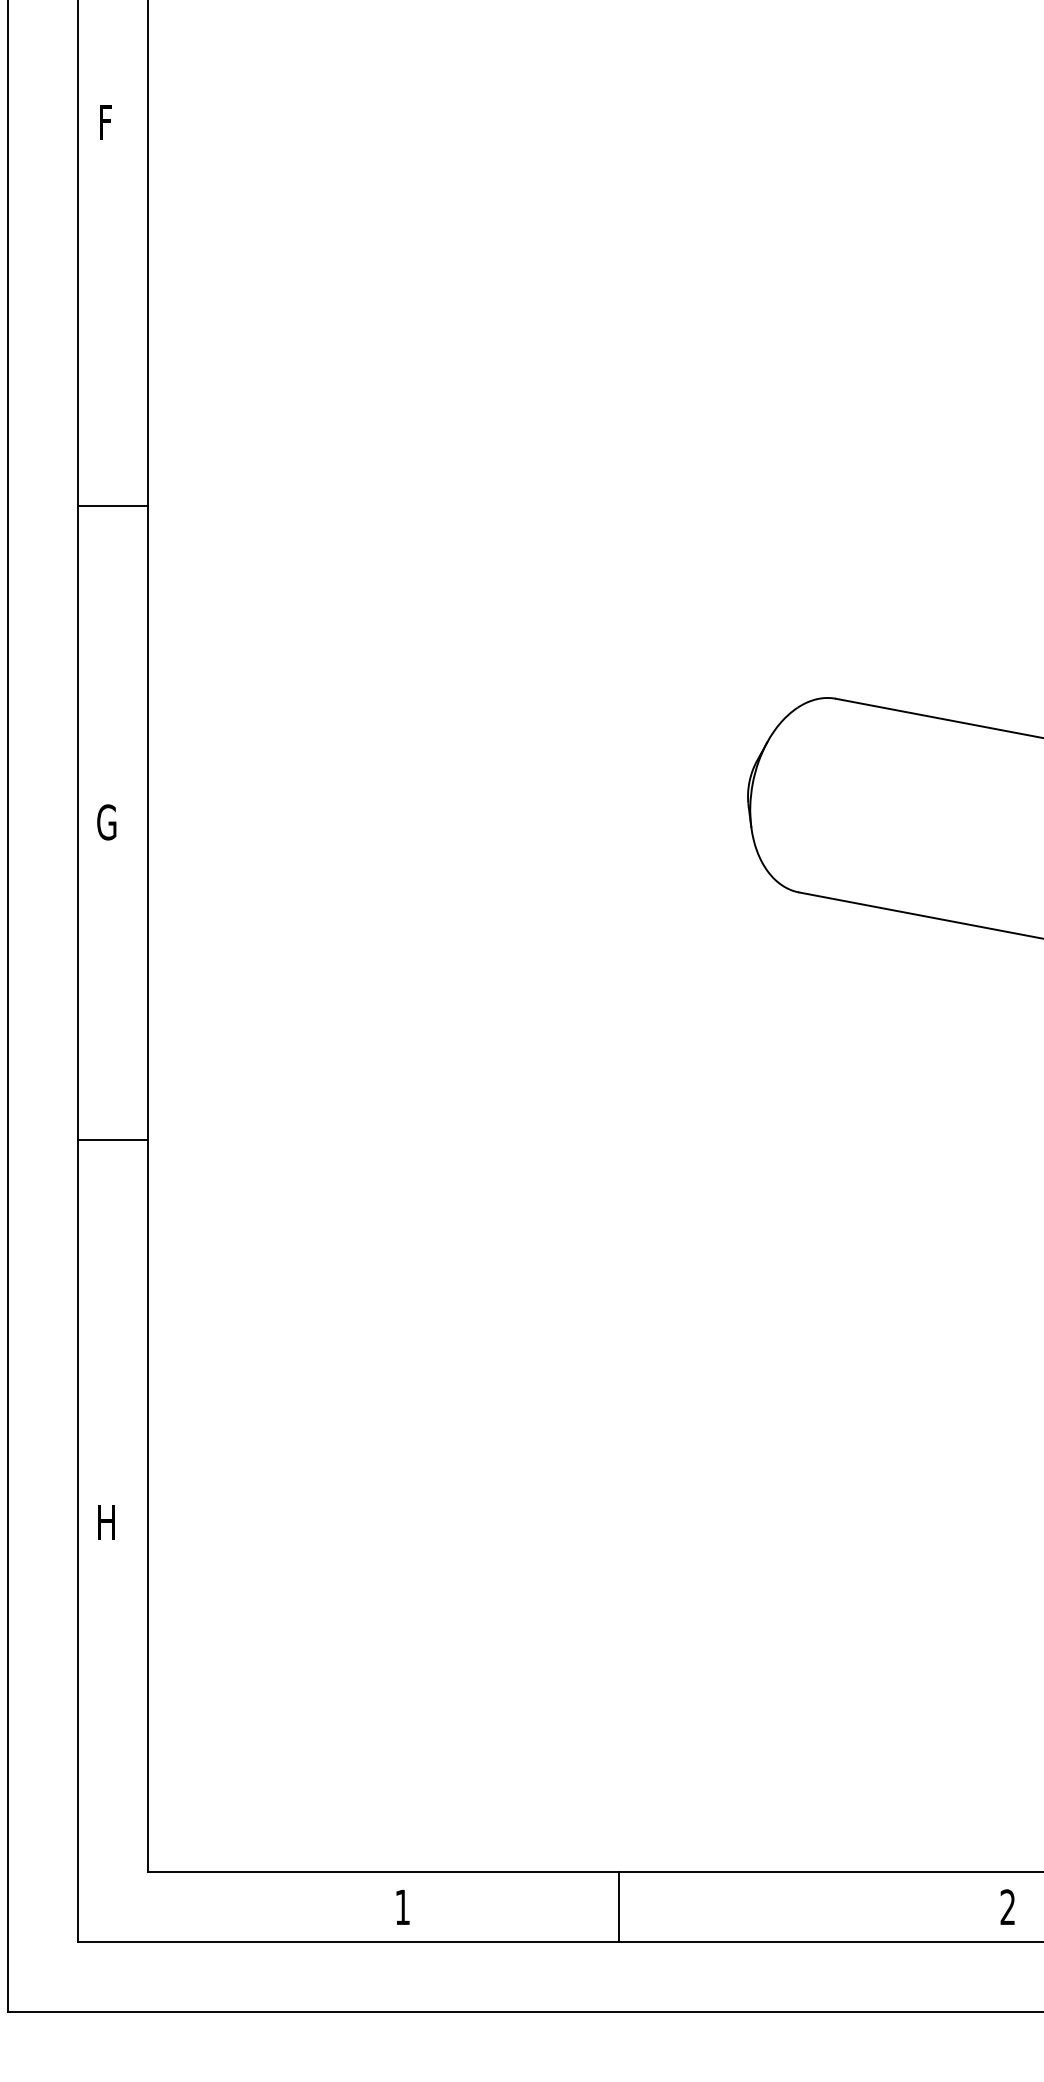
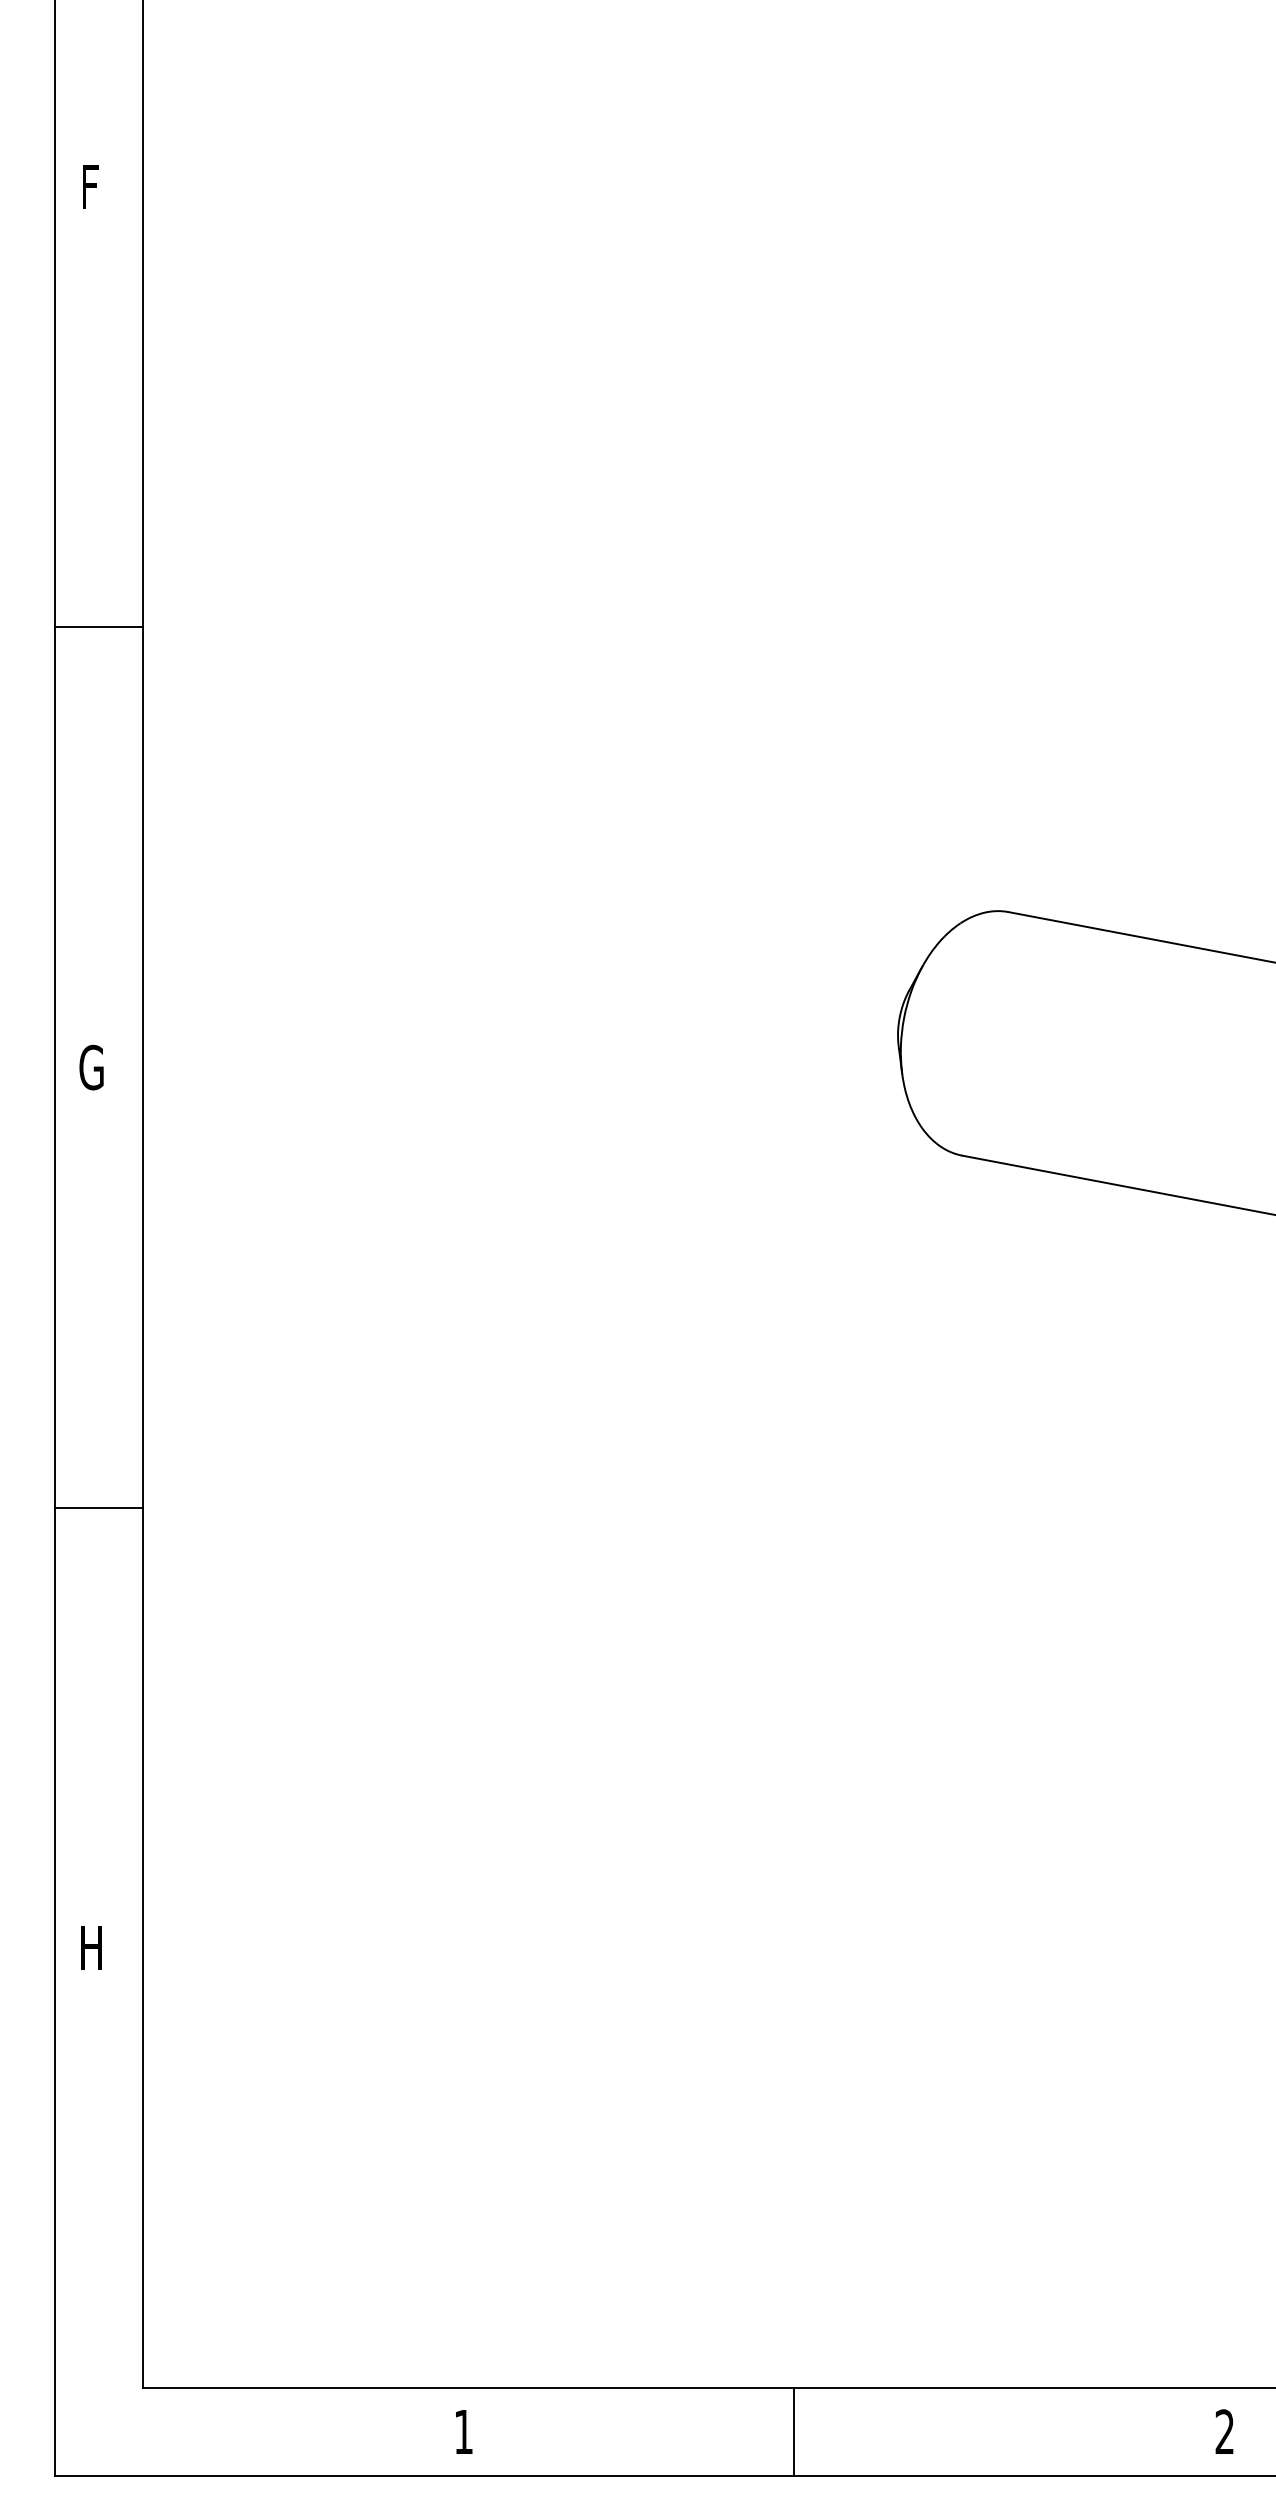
line: (112, 506) -> (98, 627), moved
line: (112, 1140) -> (98, 1507), moved
line: (618, 1907) -> (794, 2432), moved

